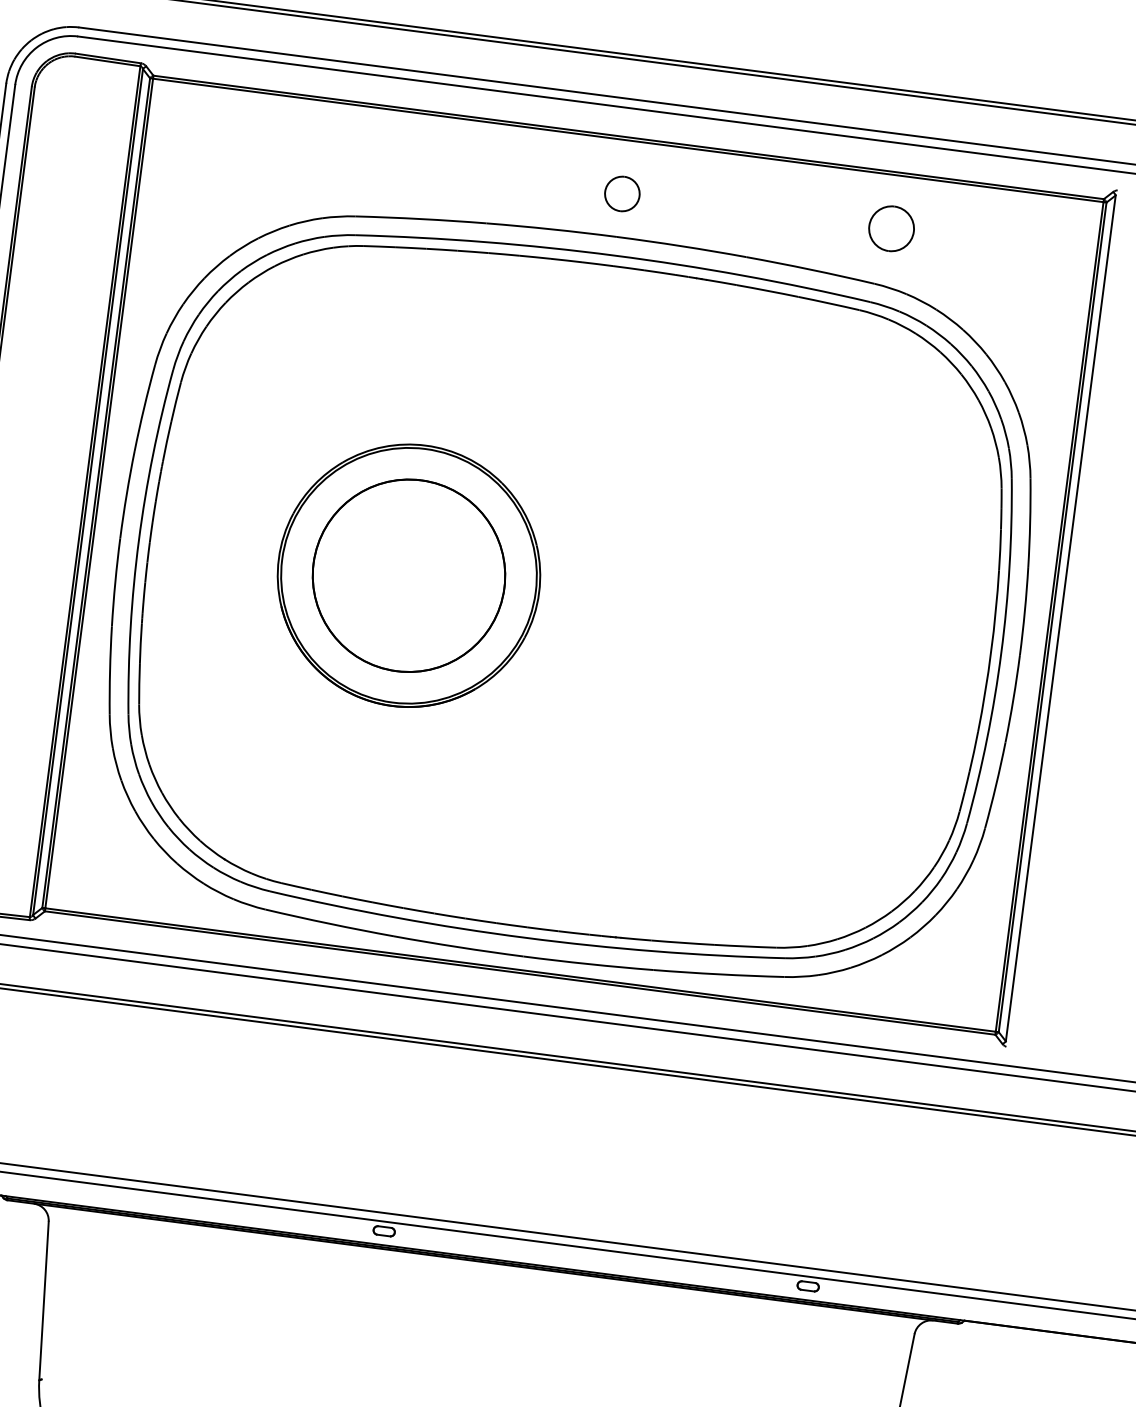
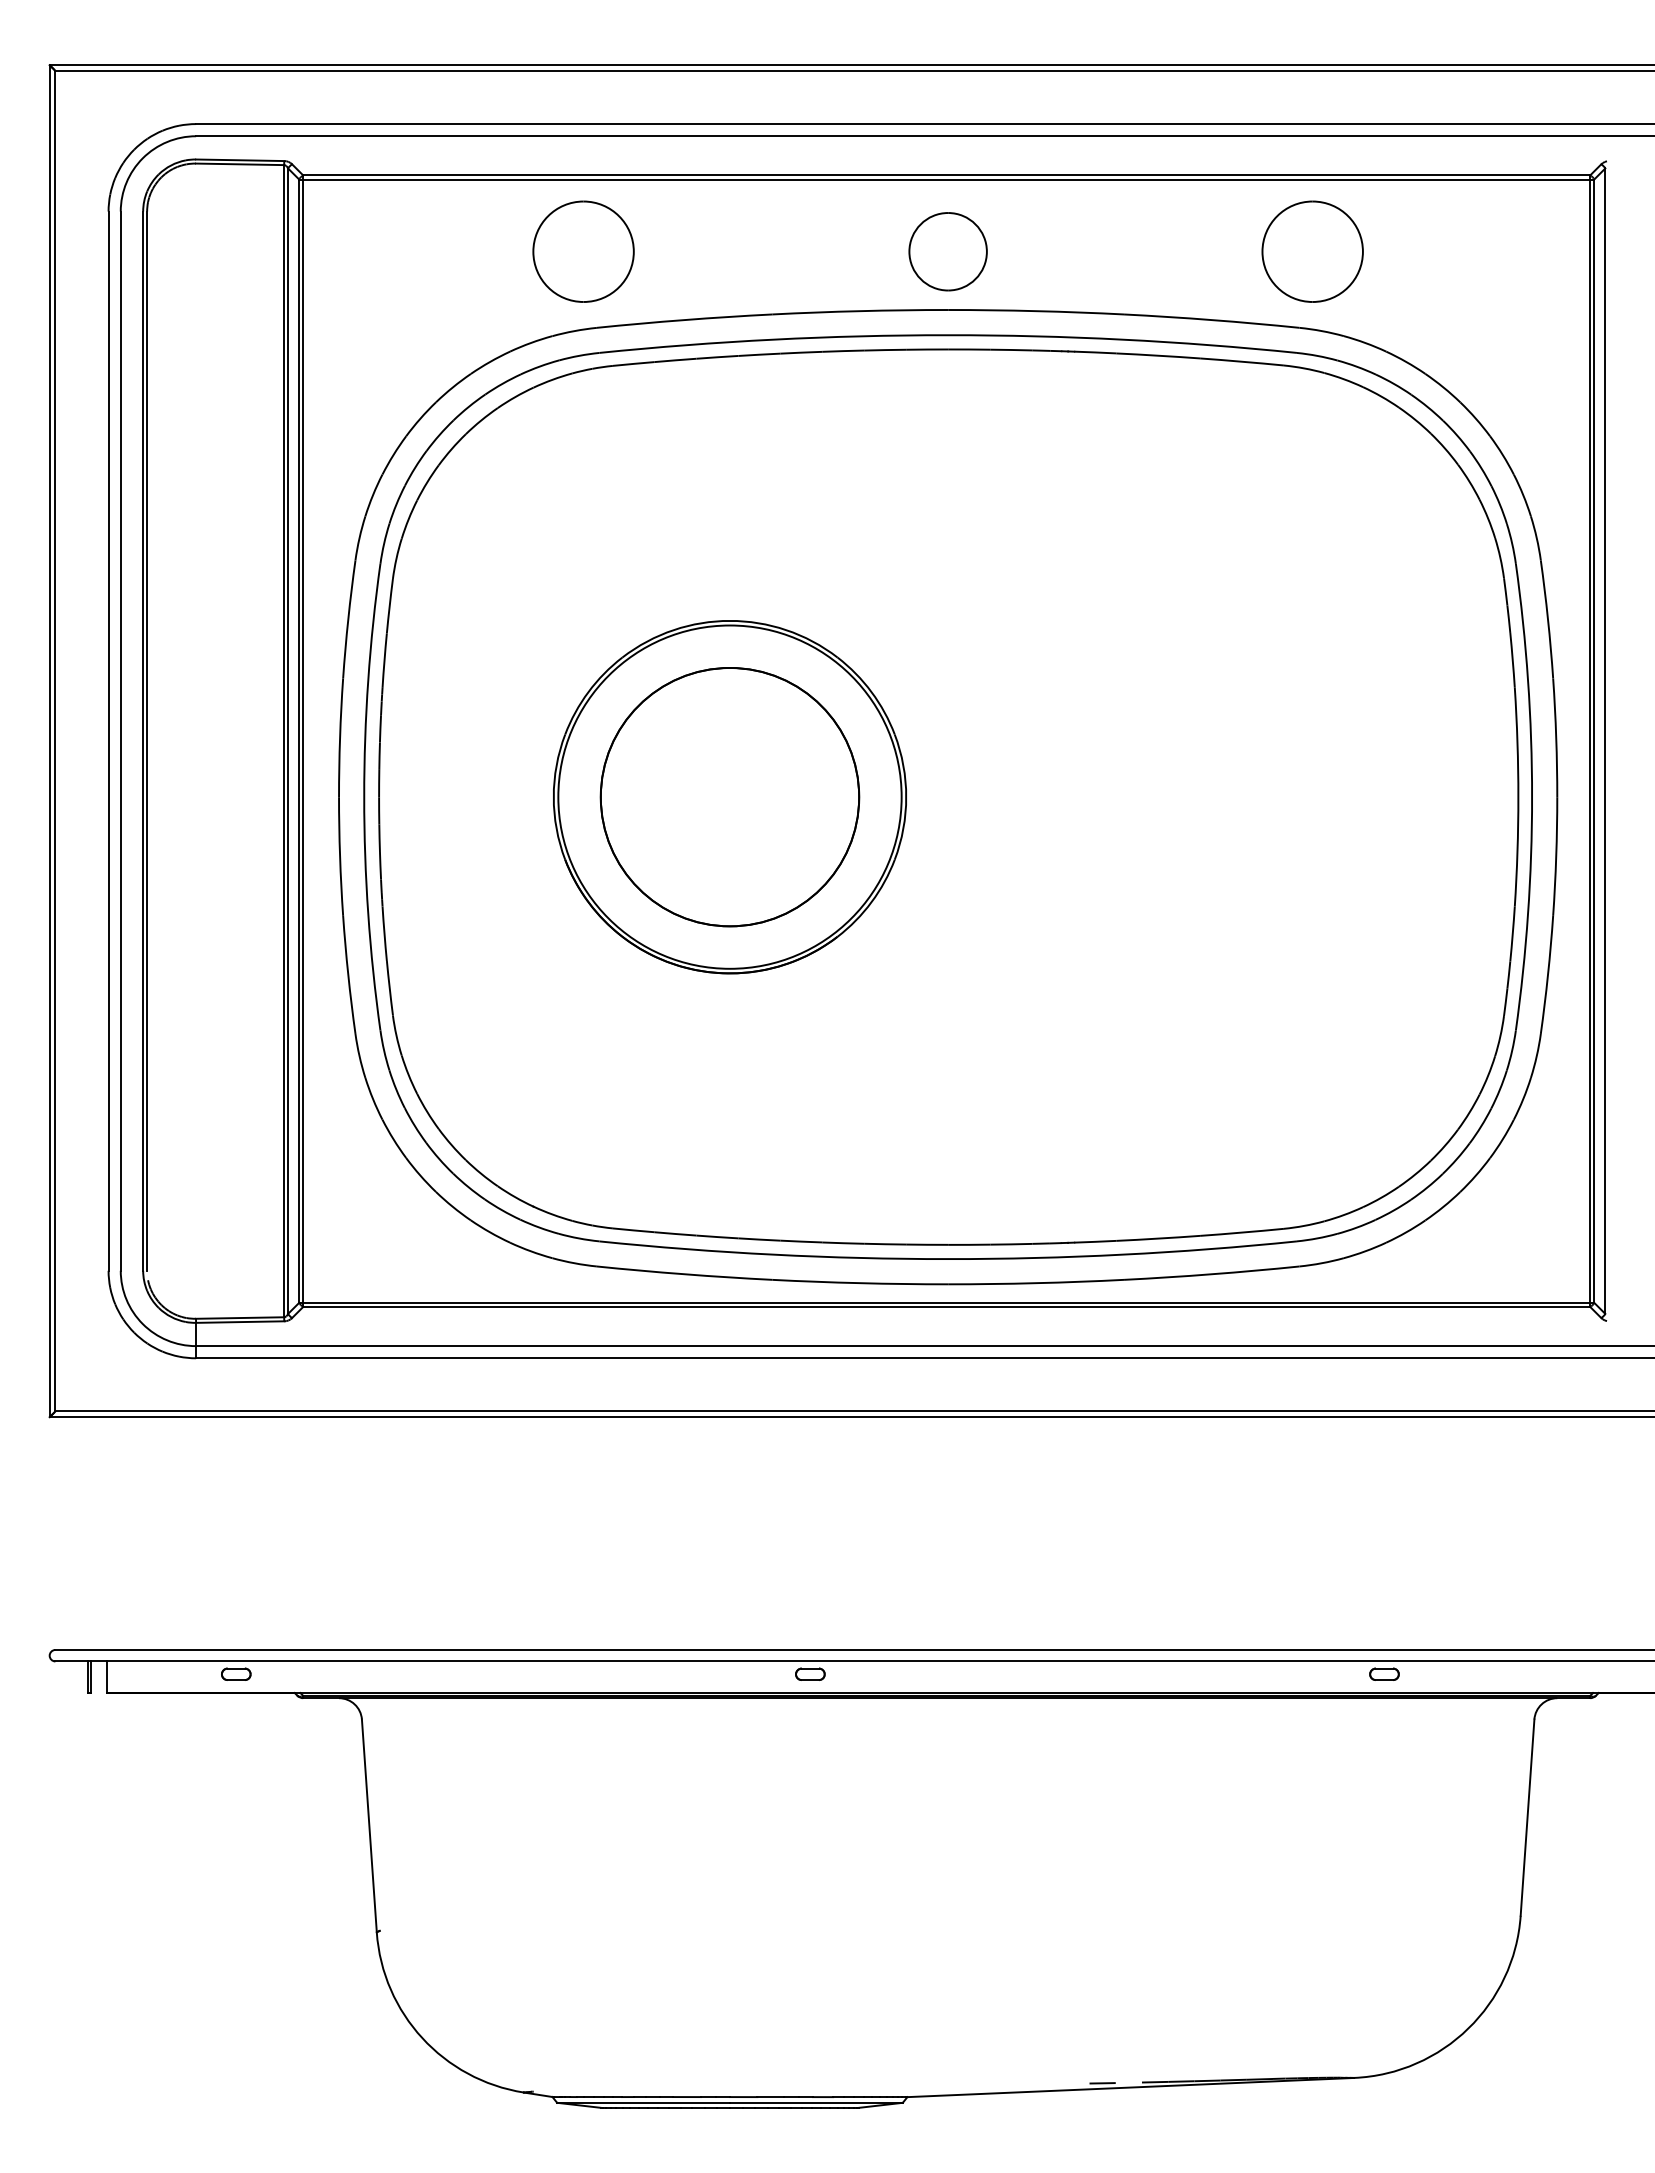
part: (353, 158) -> (583, 251), added
part: (621, 193) -> (947, 251), size x1.67
part: (891, 228) -> (1312, 251), size x1.67

